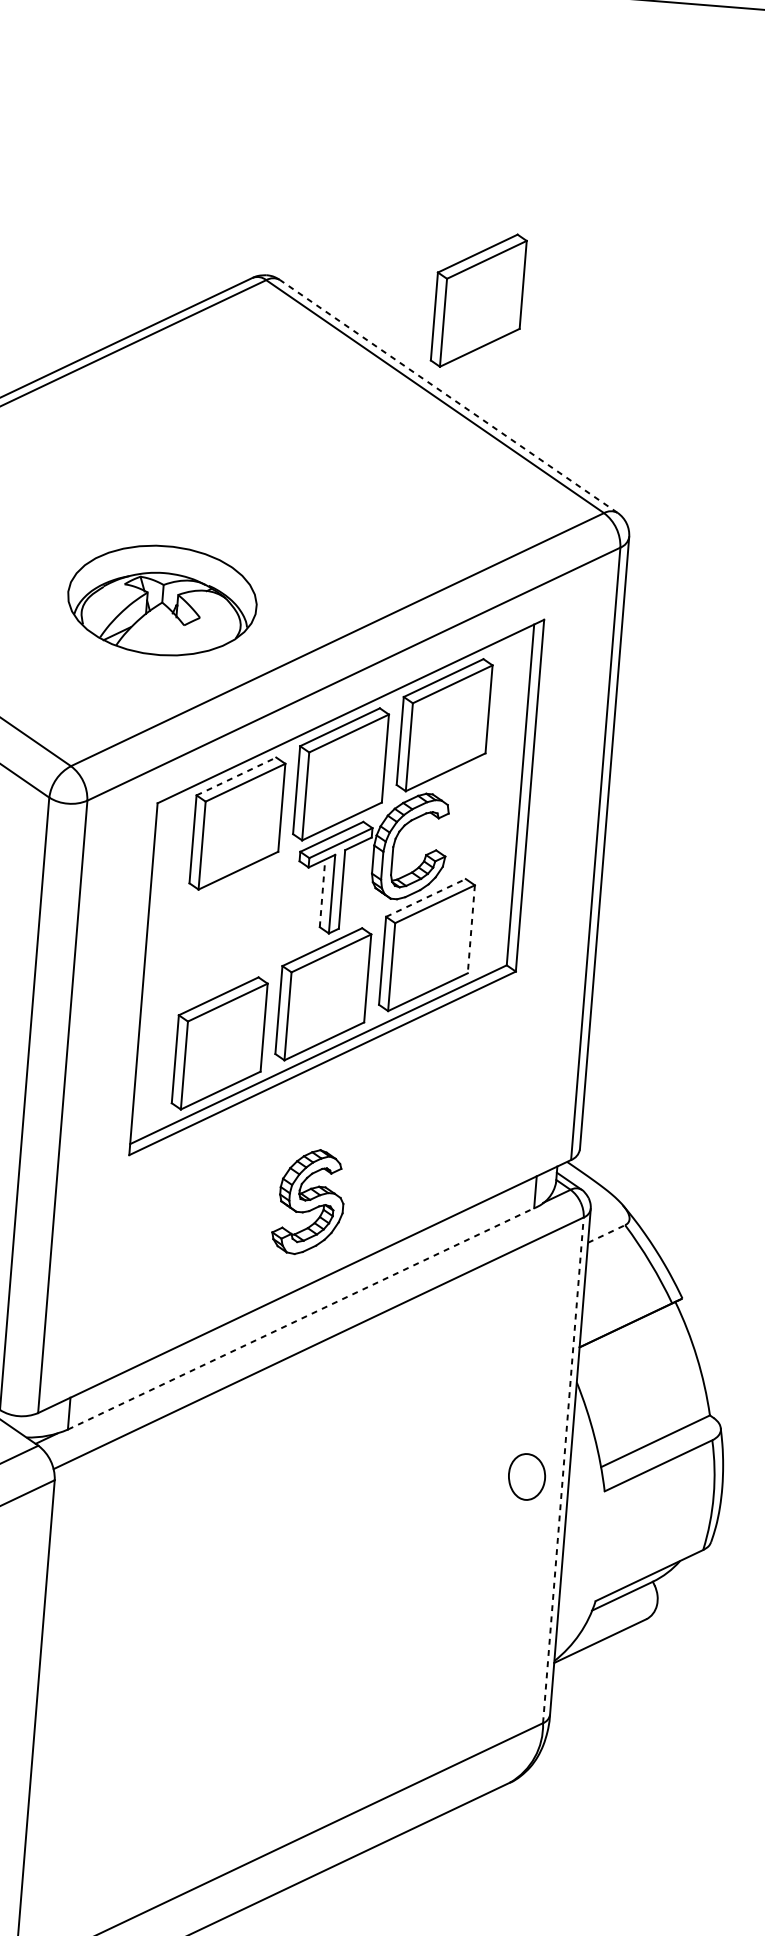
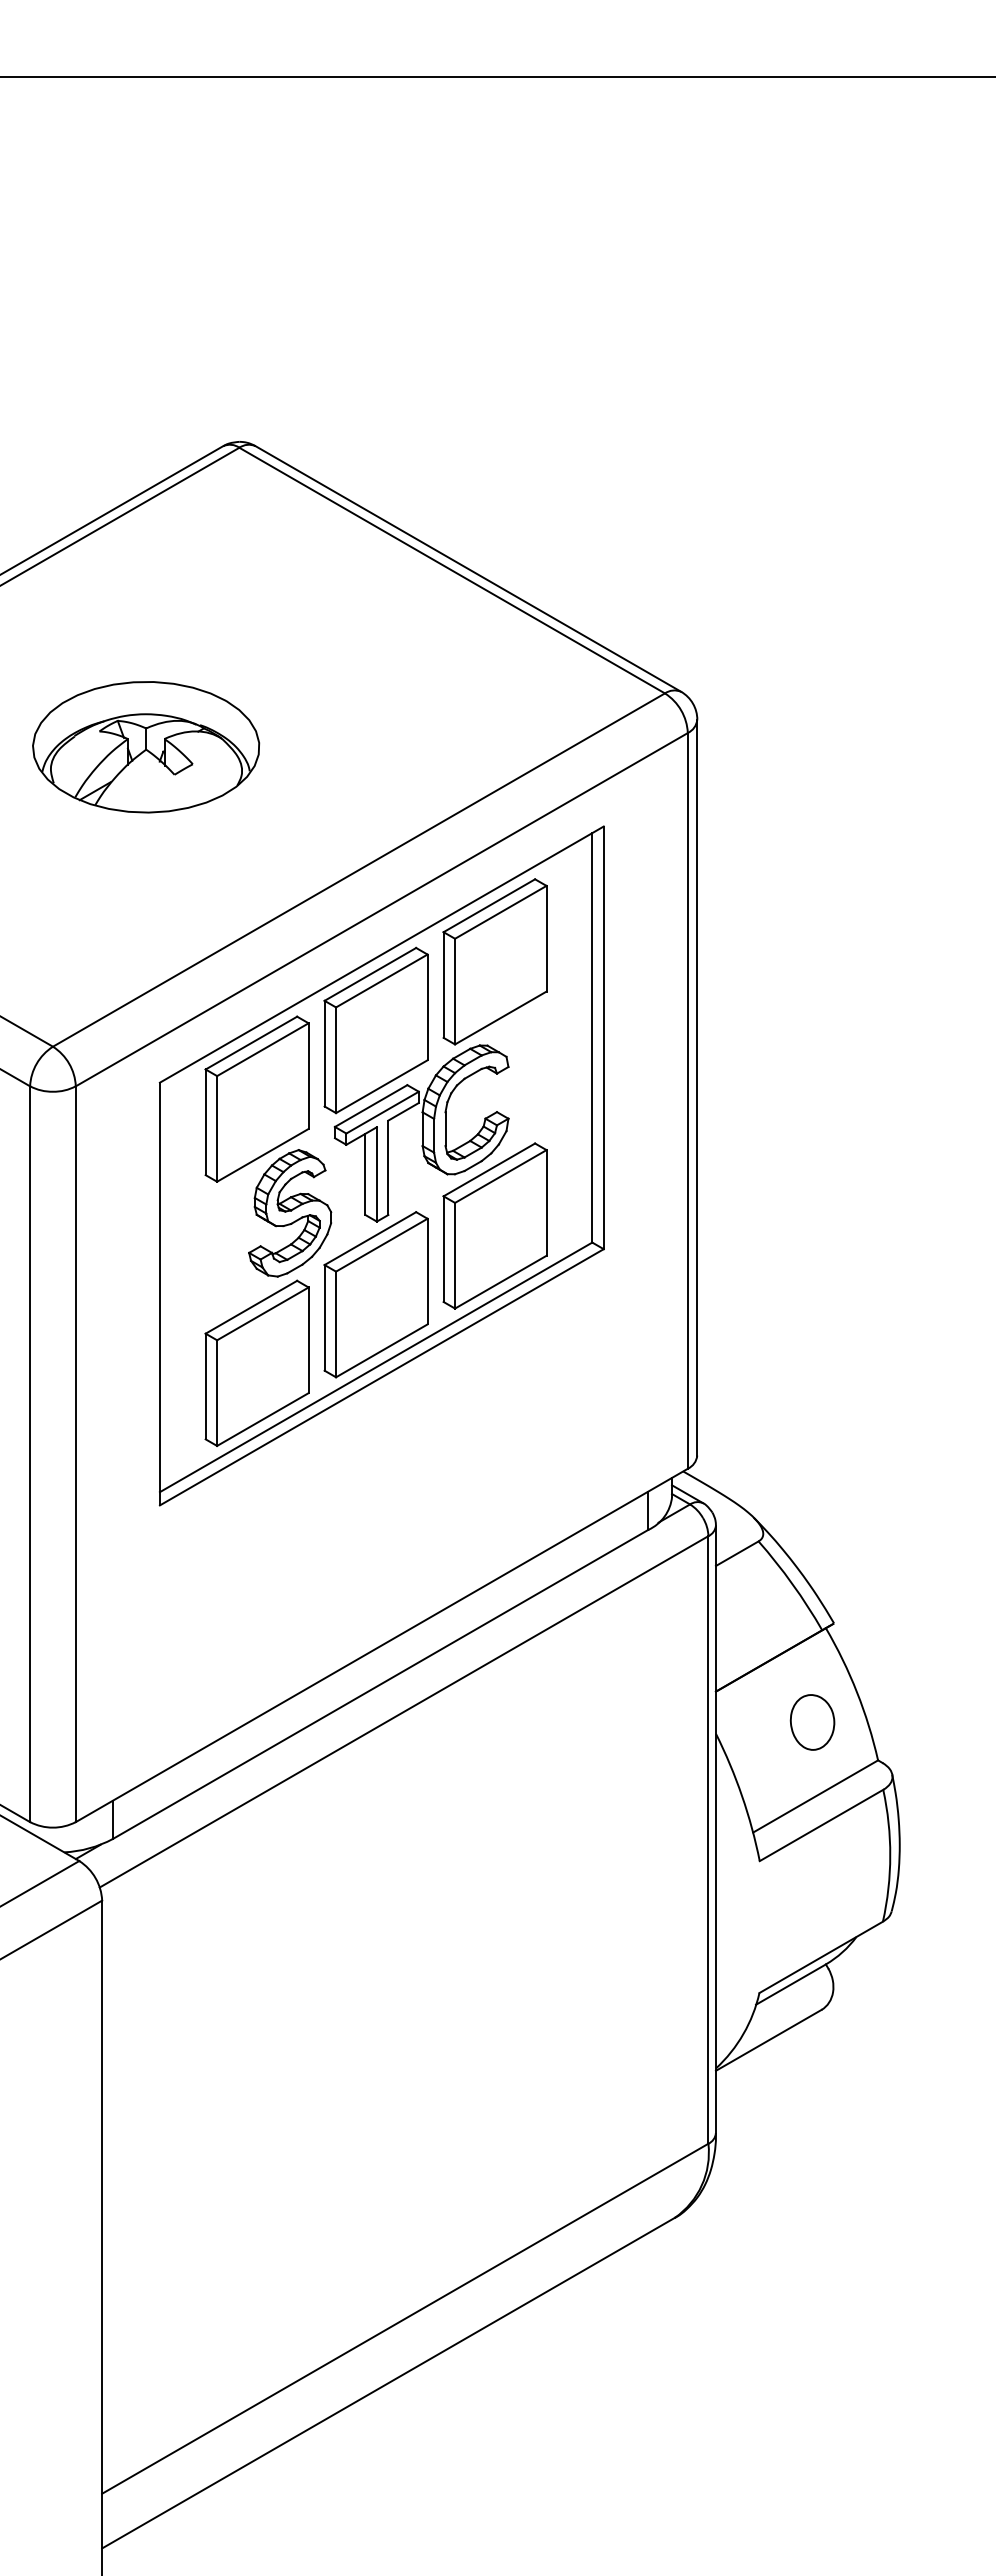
part: (478, 300) -> (494, 451), removed
line: (448, 395) -> (468, 568), dashed -> solid
part: (162, 600) -> (146, 747), moved
line: (236, 776) -> (251, 1043), dashed -> solid
line: (322, 893) -> (365, 1174), dashed -> solid
line: (426, 897) -> (489, 1169), dashed -> solid
line: (471, 928) -> (546, 1202), dashed -> solid
part: (309, 1202) -> (290, 1213), moved
line: (606, 1233) -> (737, 1553), dashed -> solid
line: (301, 1319) -> (381, 1684), dashed -> solid
line: (563, 1469) -> (708, 1839), dashed -> solid
part: (526, 1477) -> (812, 1722), moved

